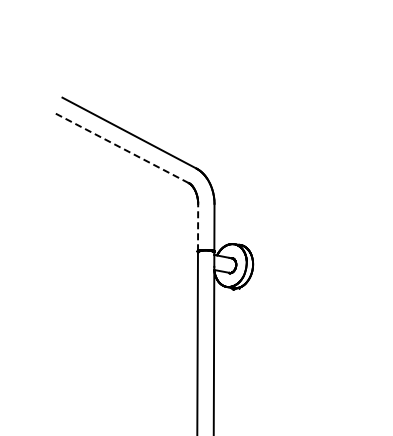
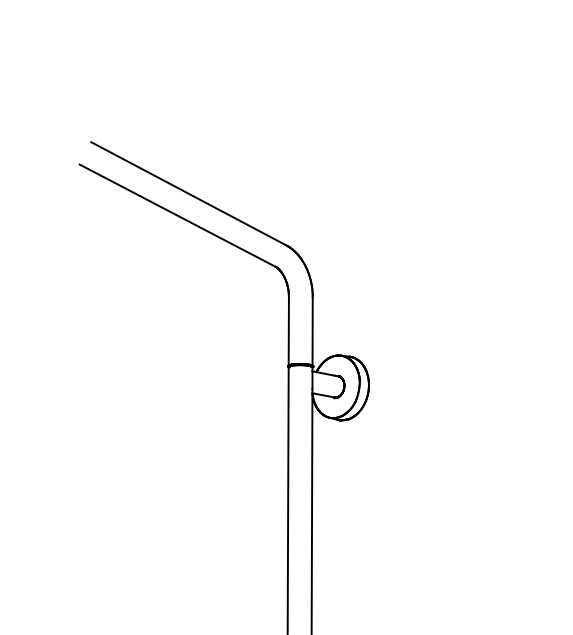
line: (121, 148) -> (177, 216), dashed -> solid
line: (198, 227) -> (289, 331), dashed -> solid

